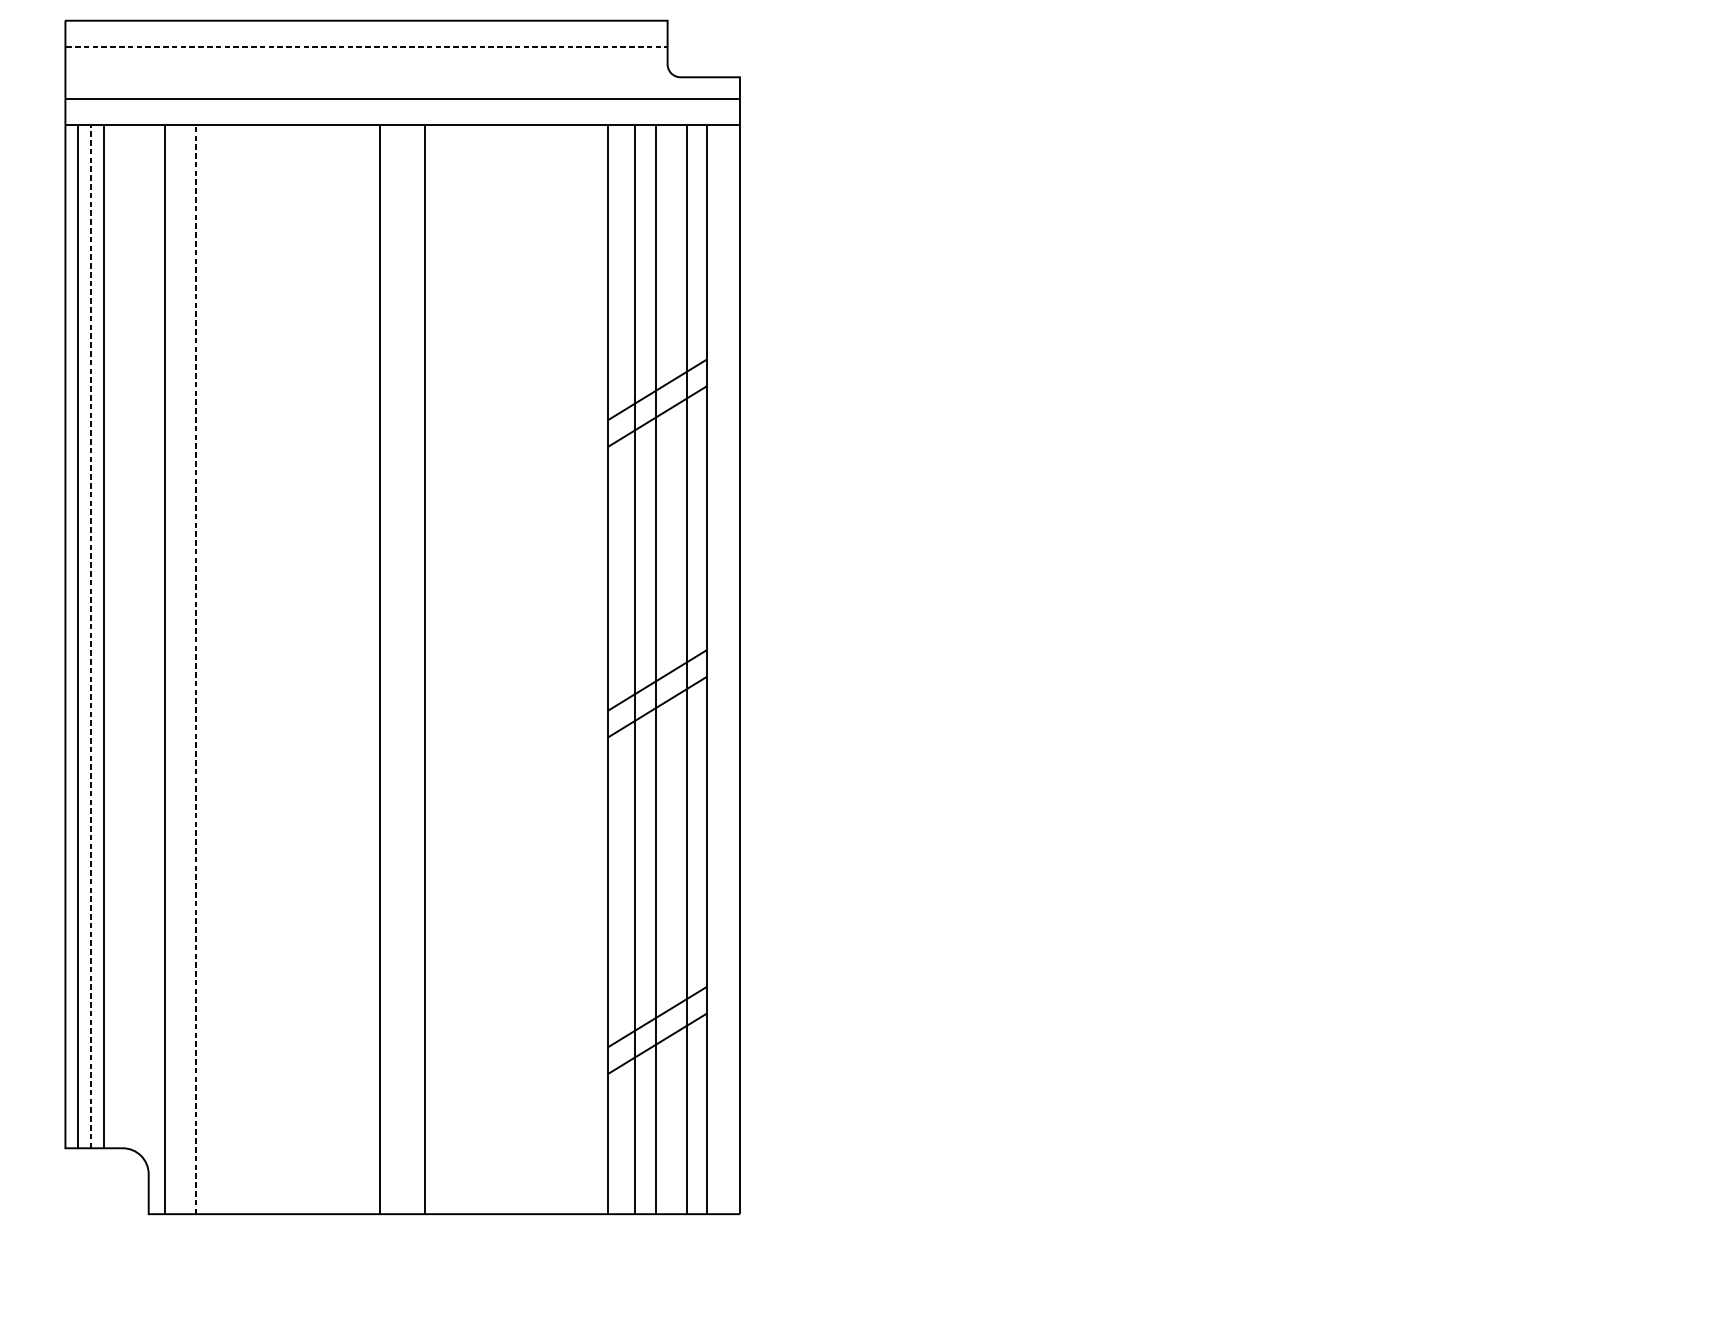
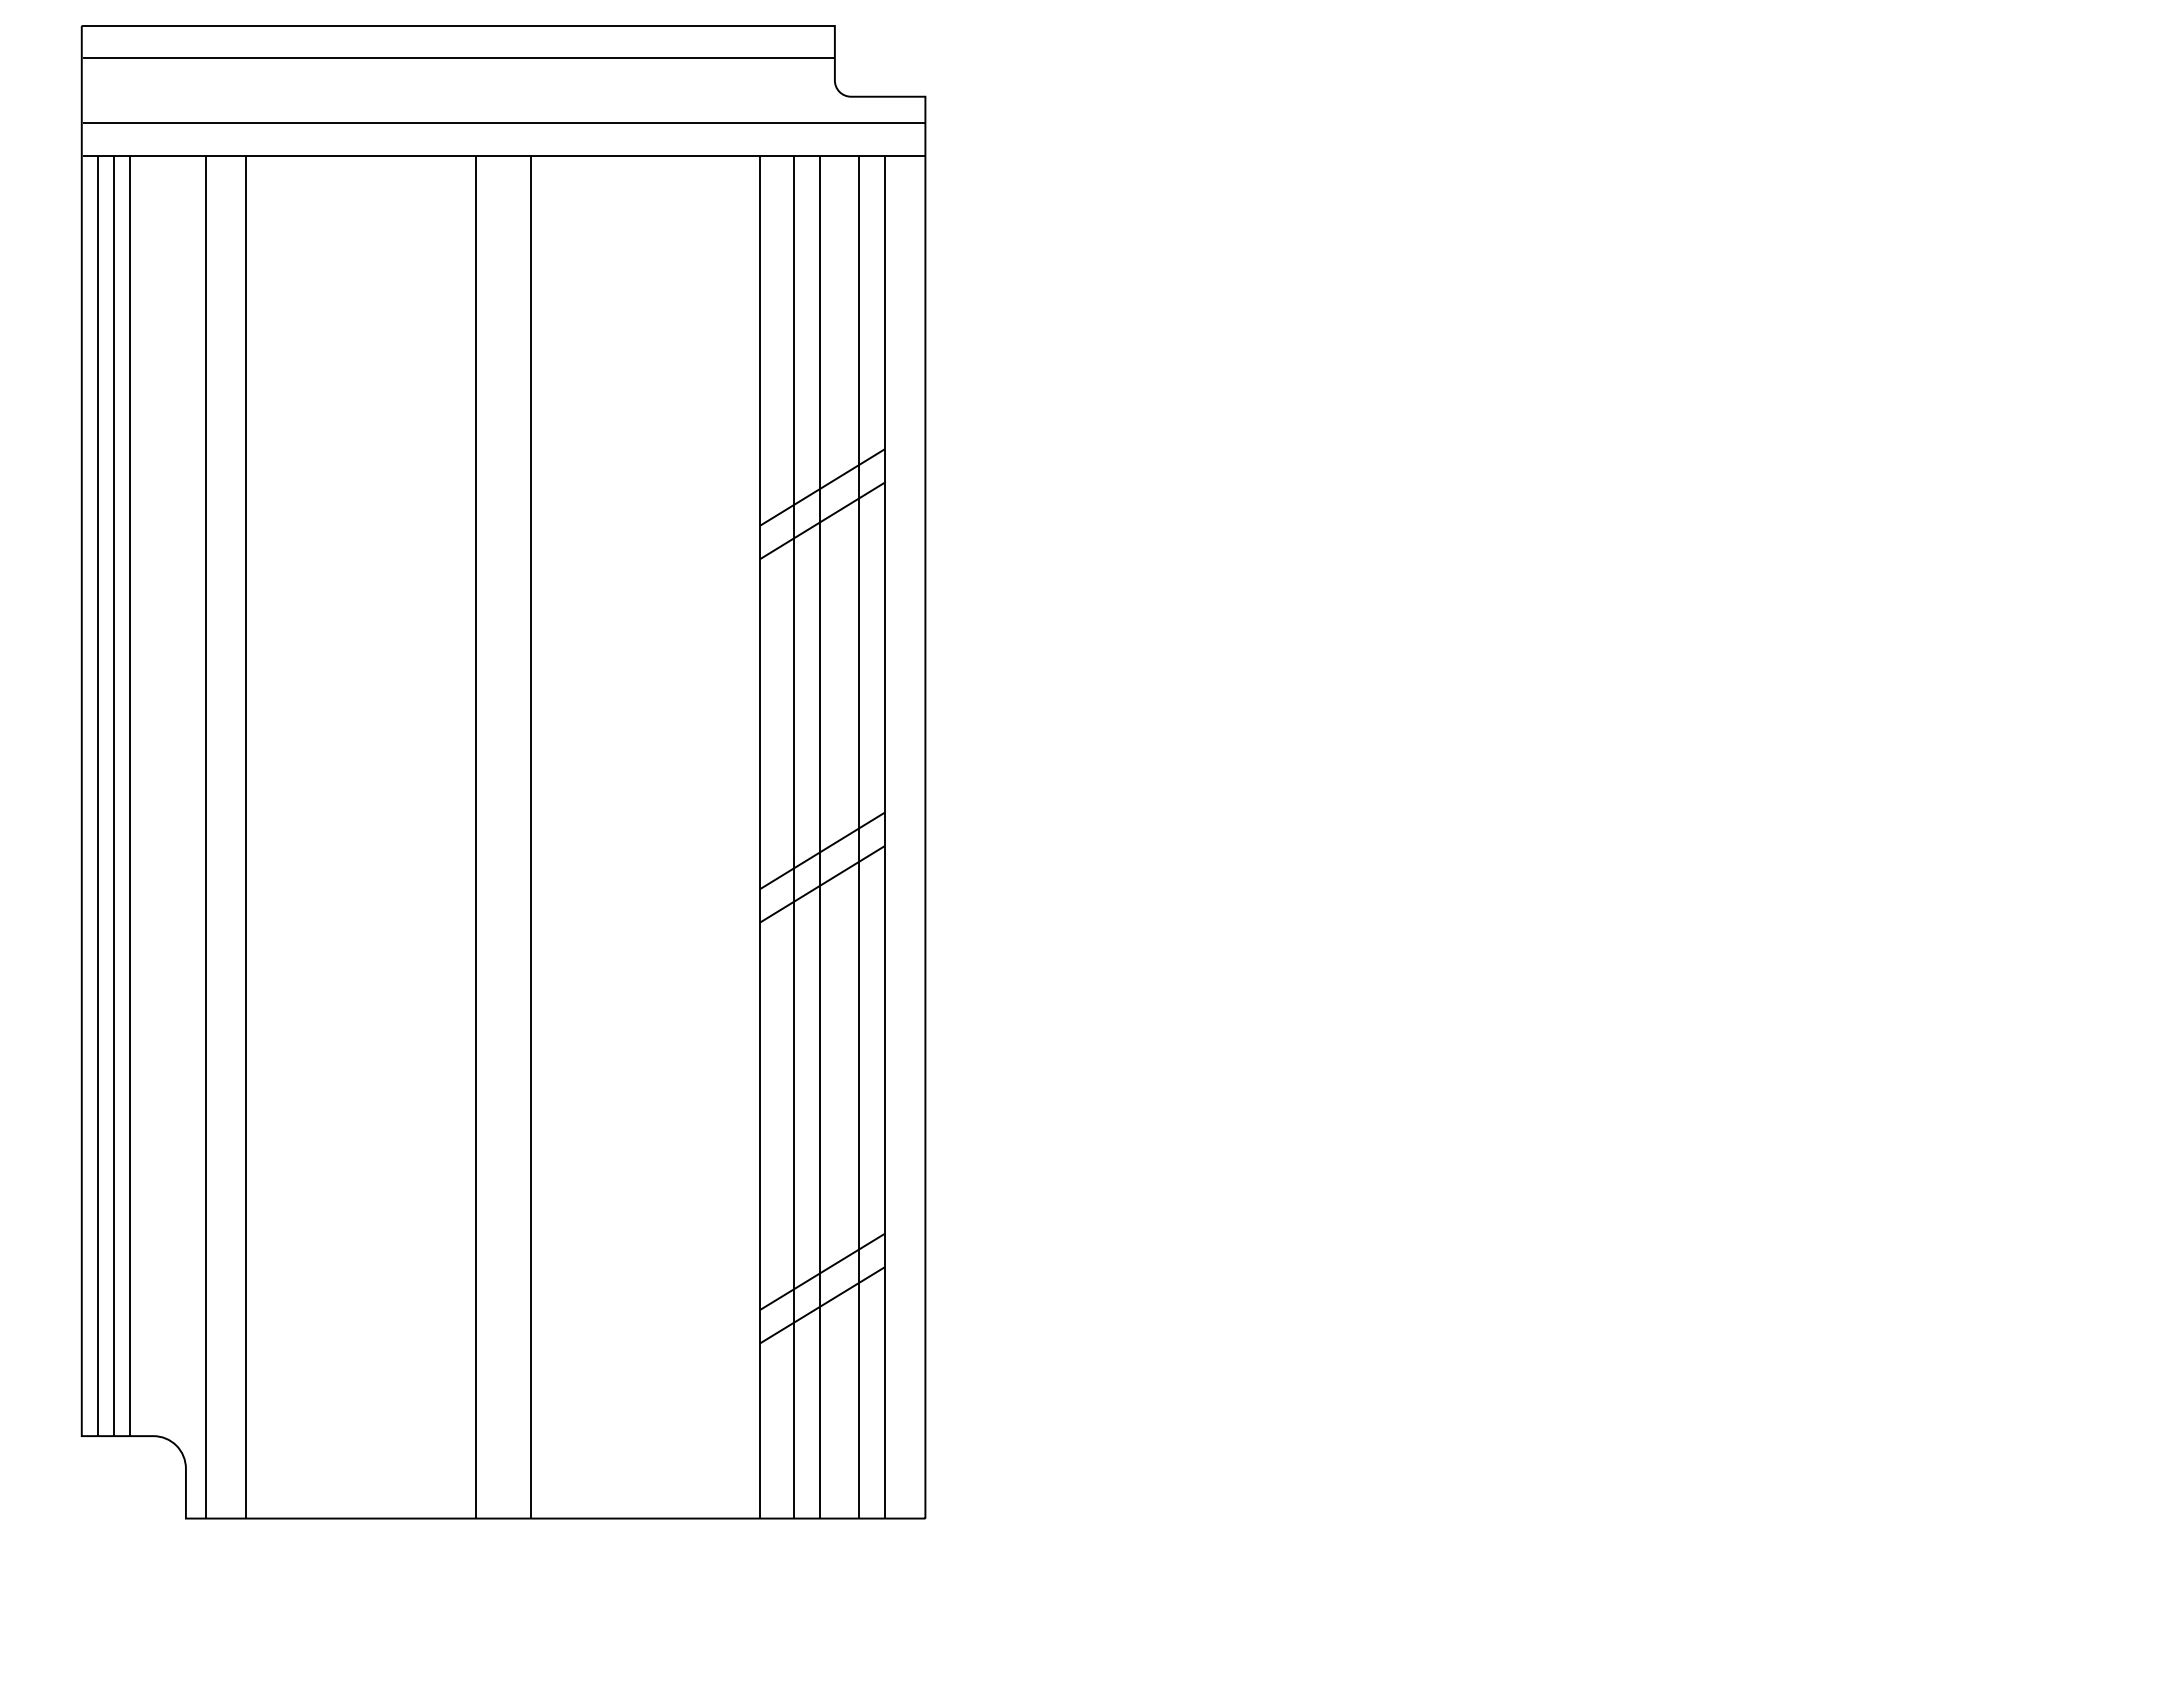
line: (367, 46) -> (459, 58), dashed -> solid
line: (91, 636) -> (114, 795), dashed -> solid
line: (196, 668) -> (245, 836), dashed -> solid

